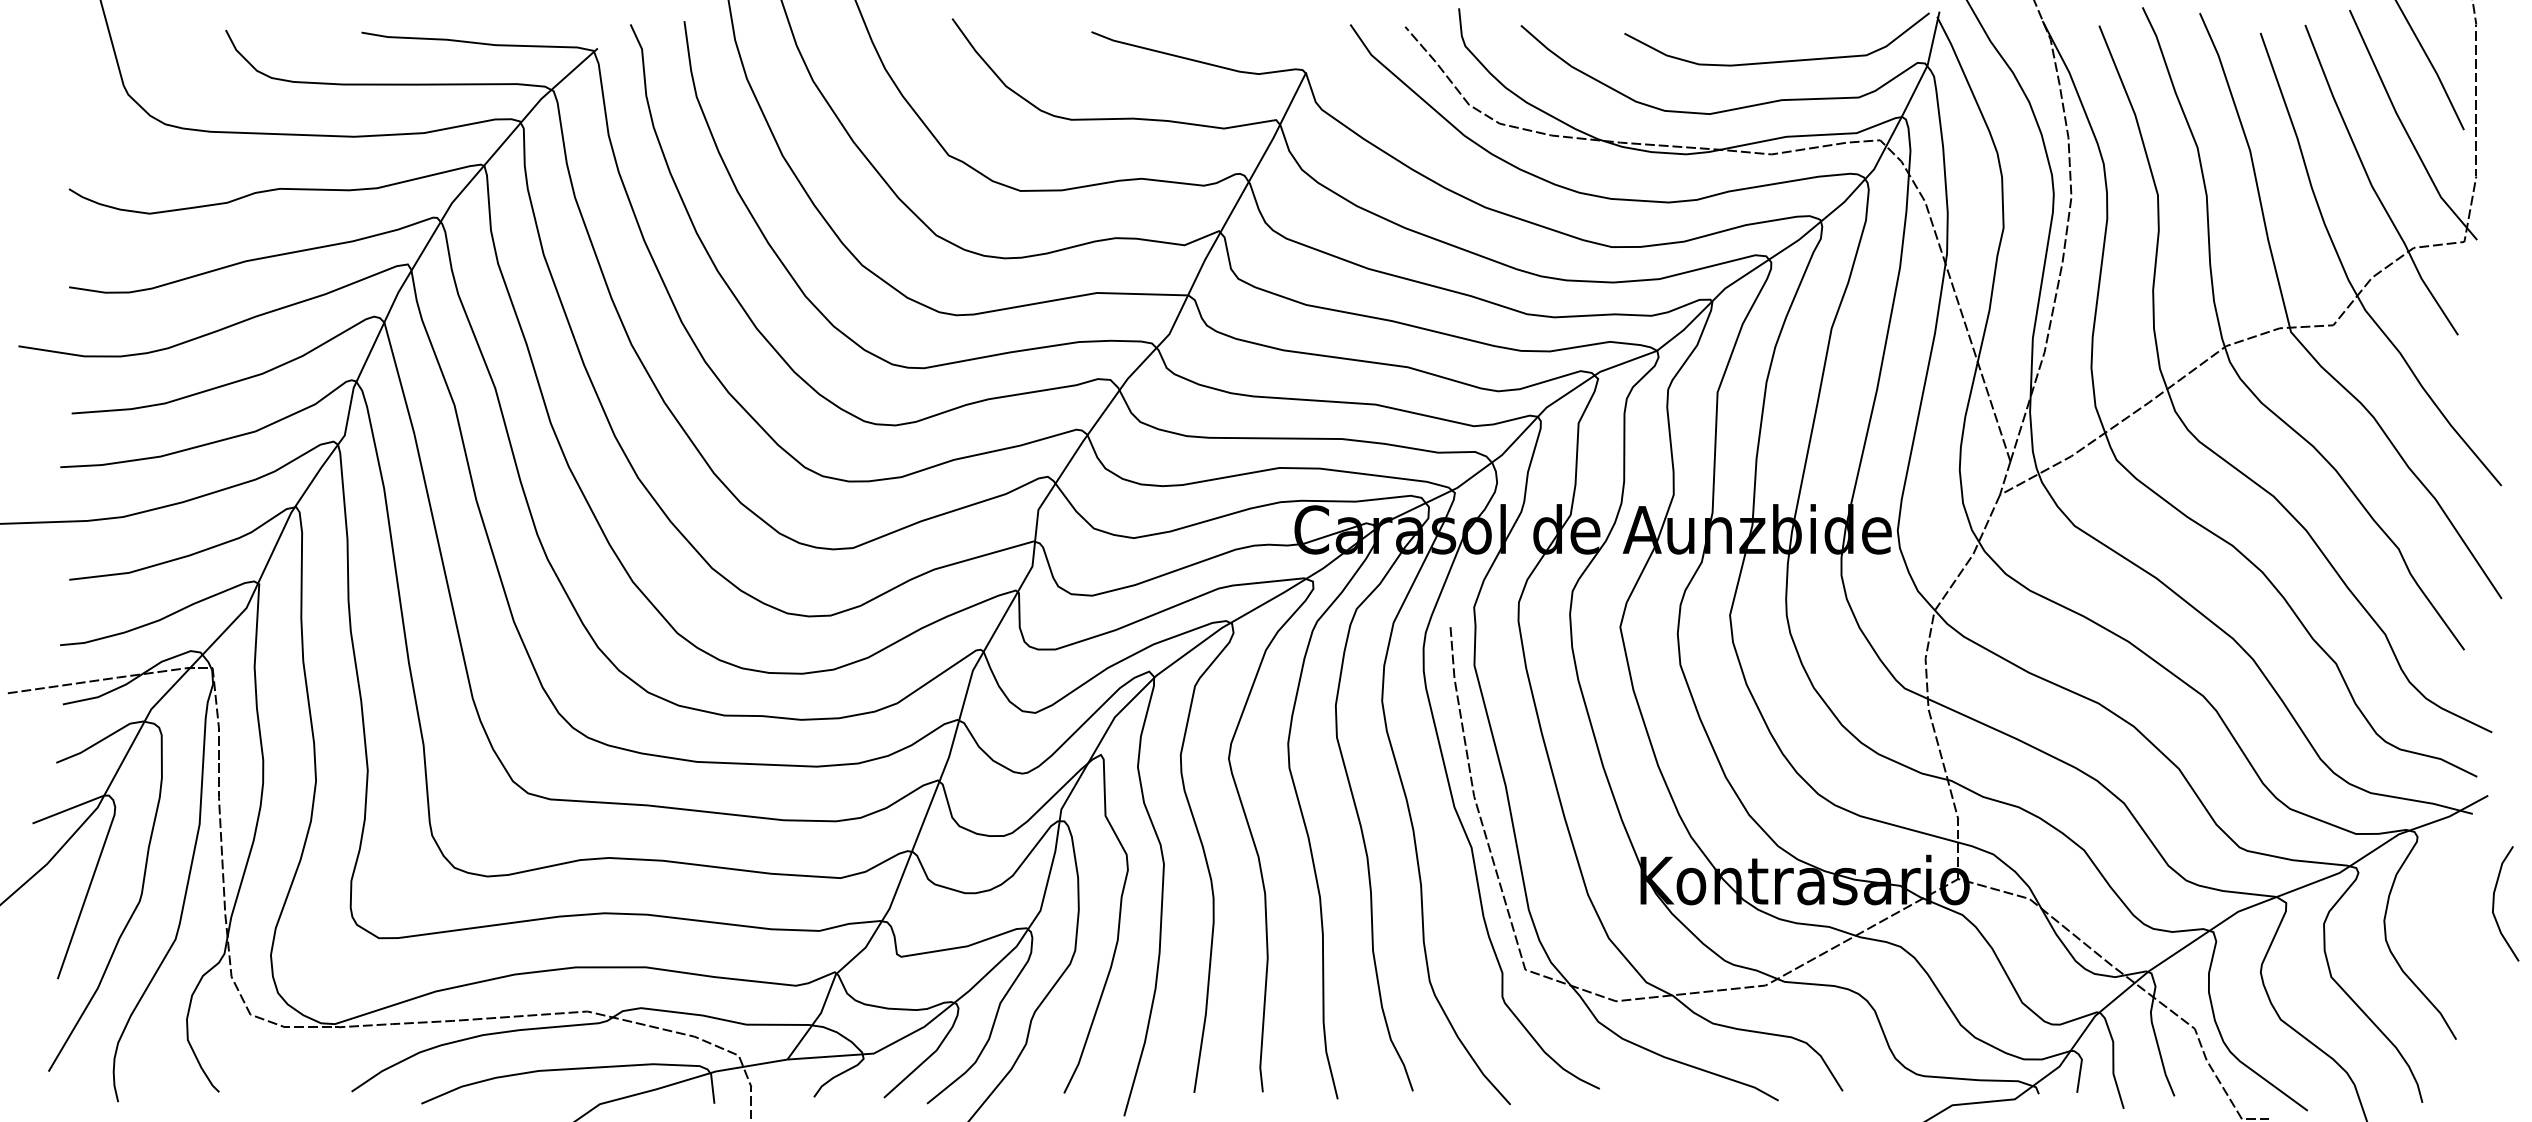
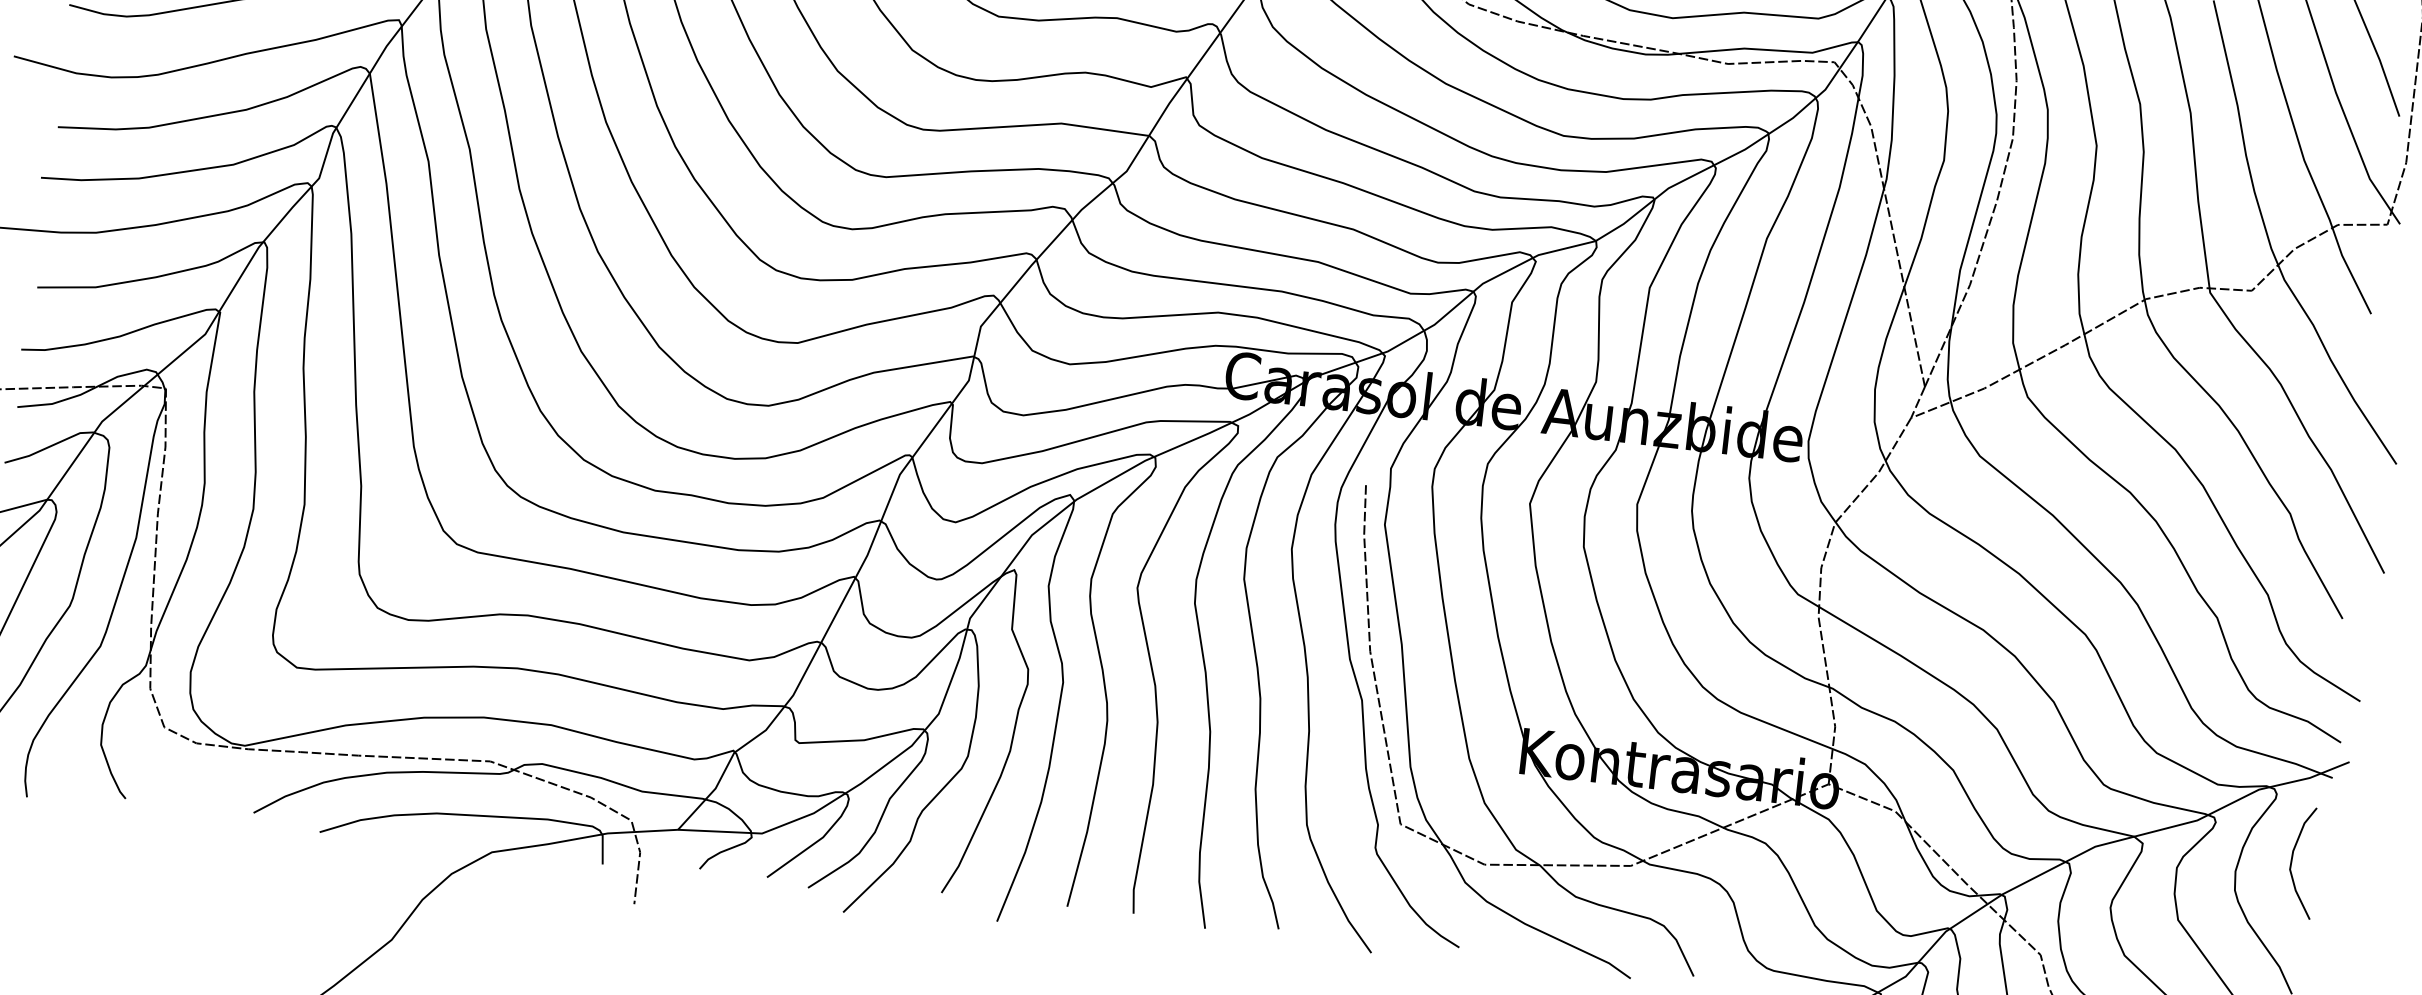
curve: (2494, 903) -> (2292, 861), moved

